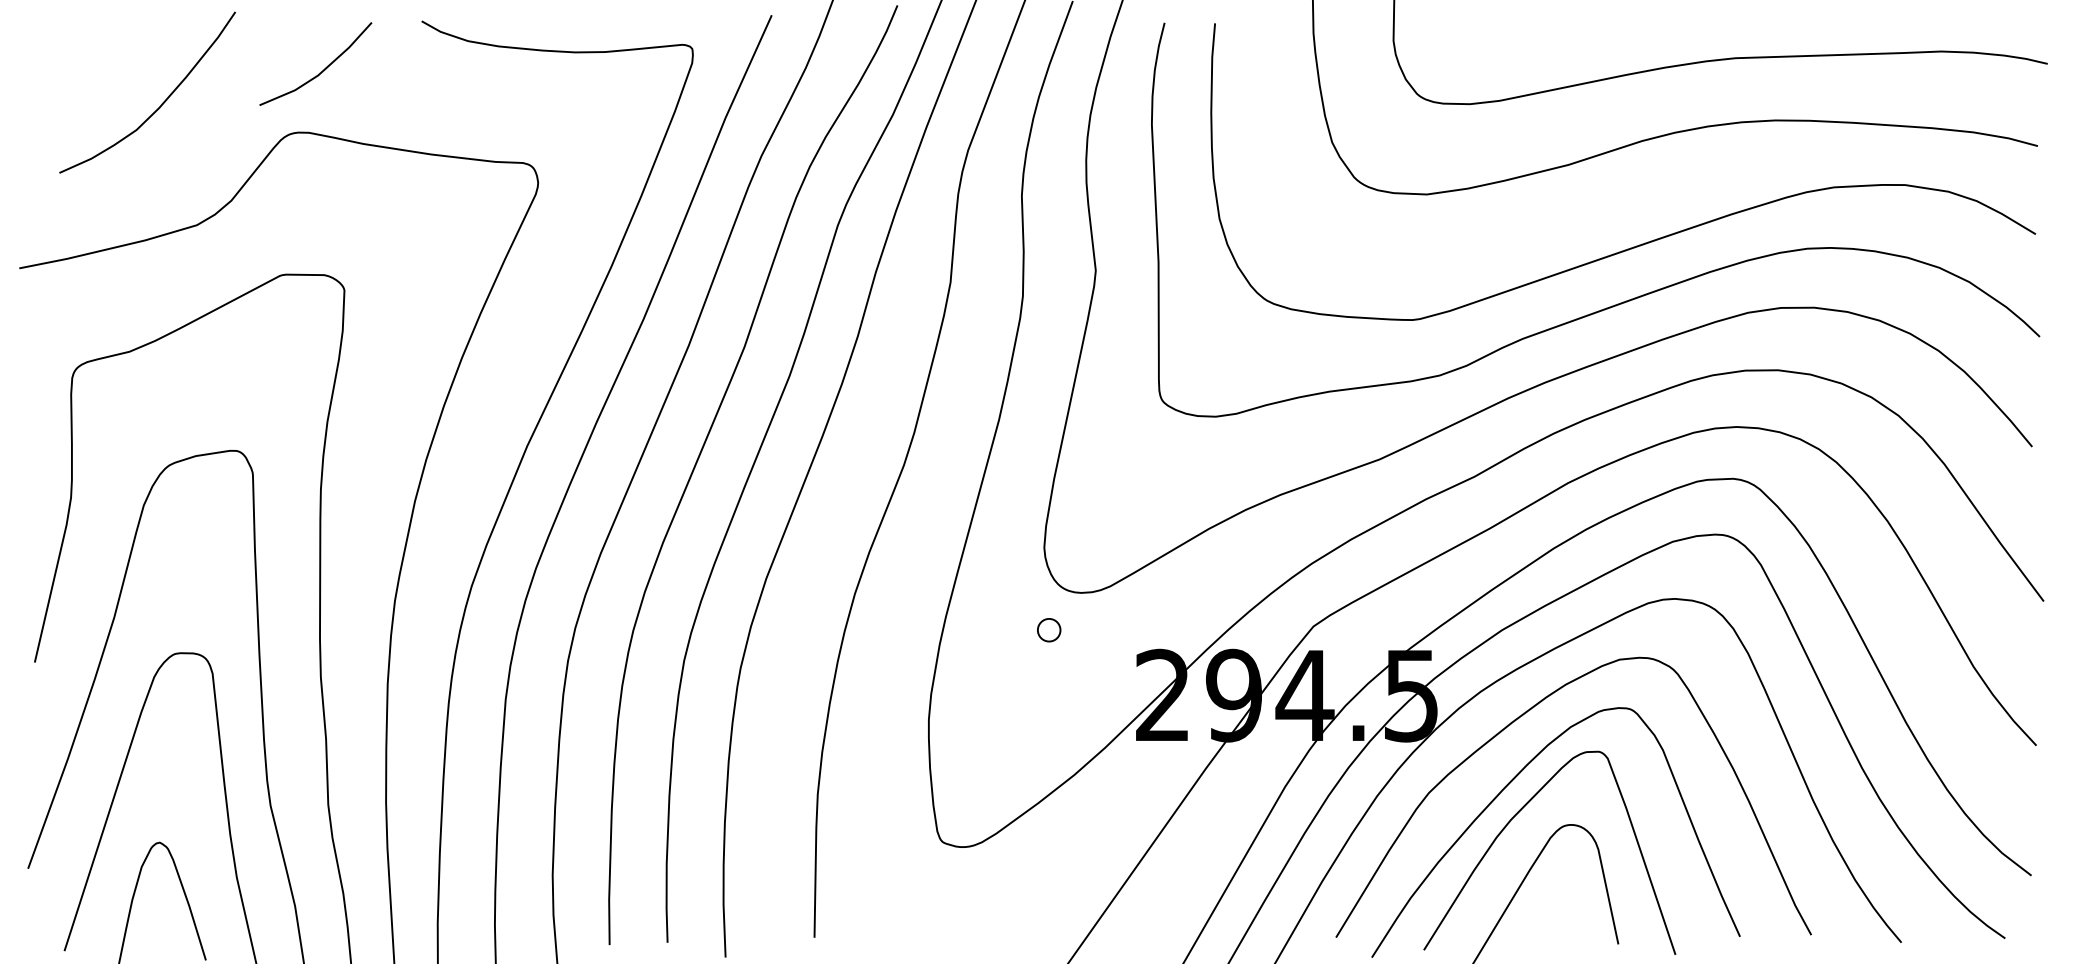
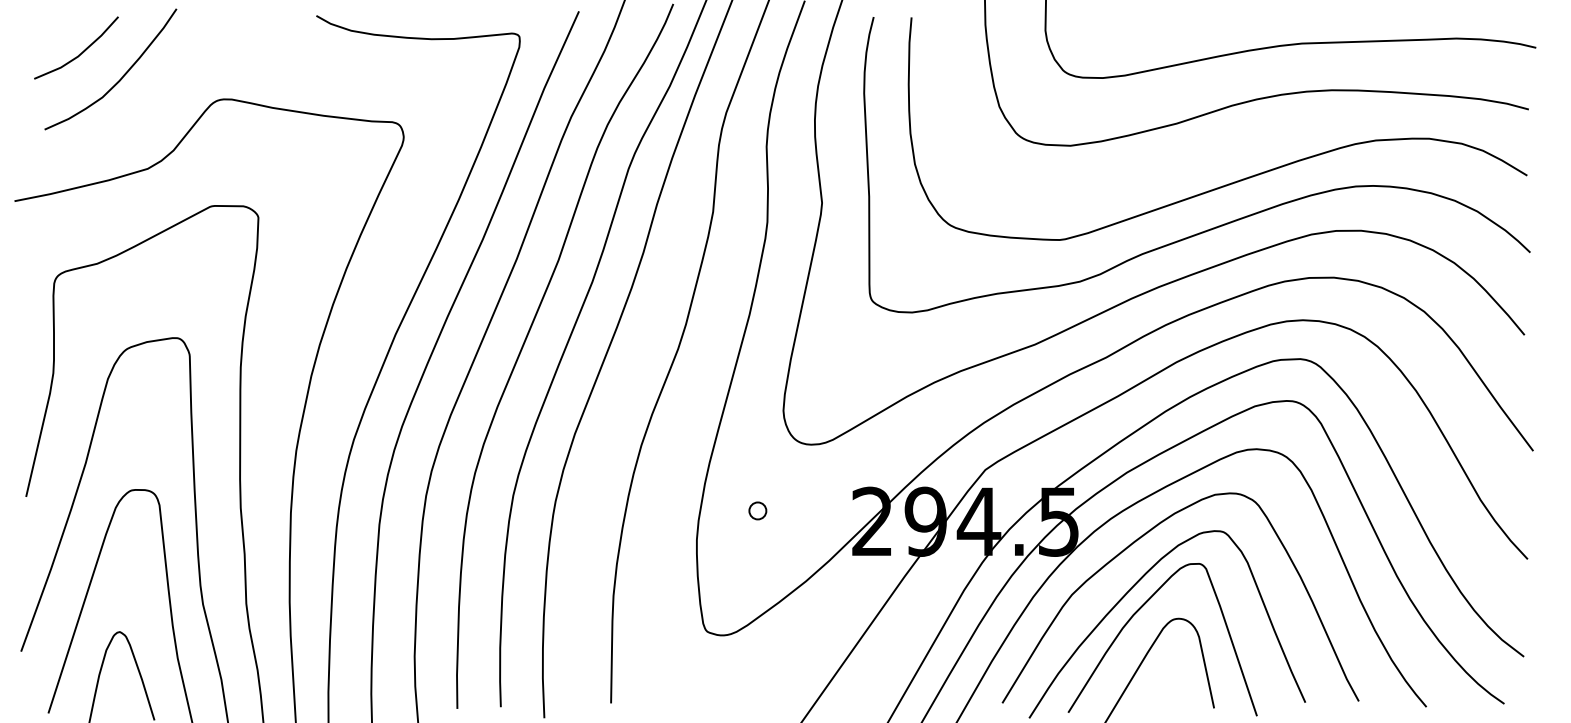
line: (322, 70) -> (81, 52), moved
part: (1049, 630) -> (758, 511), moved

